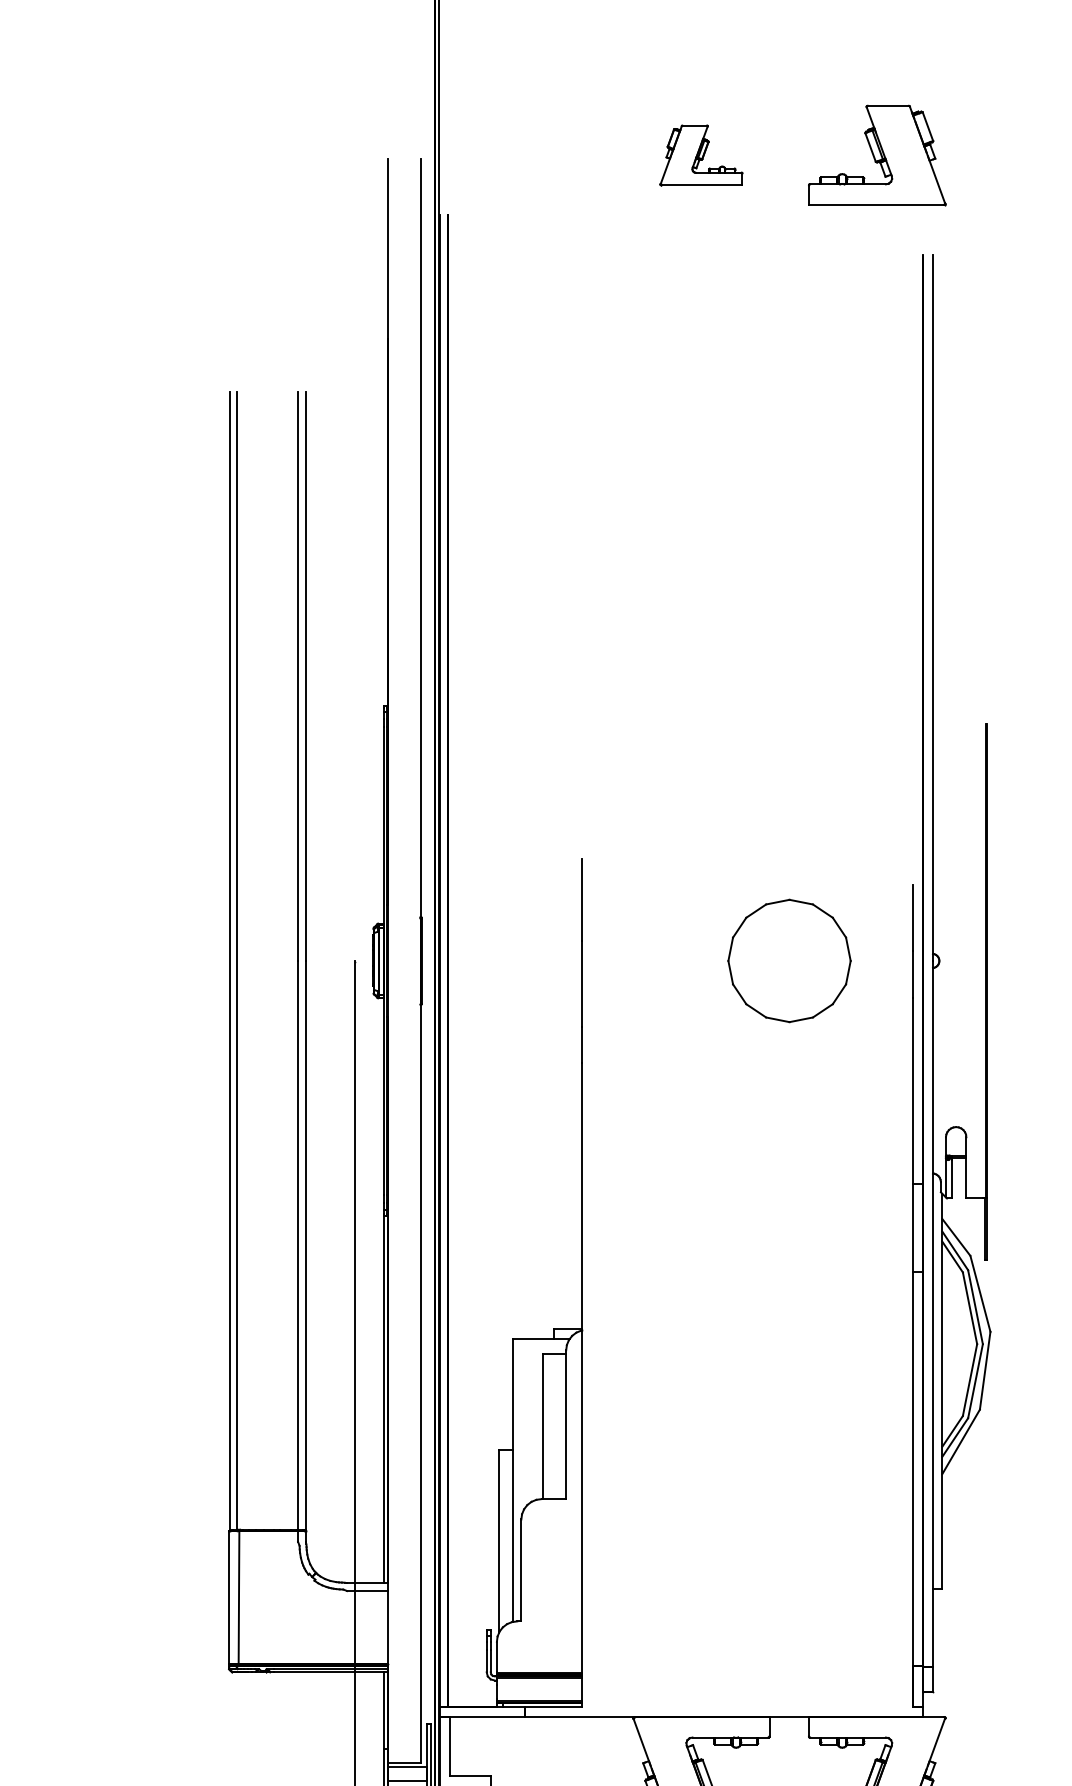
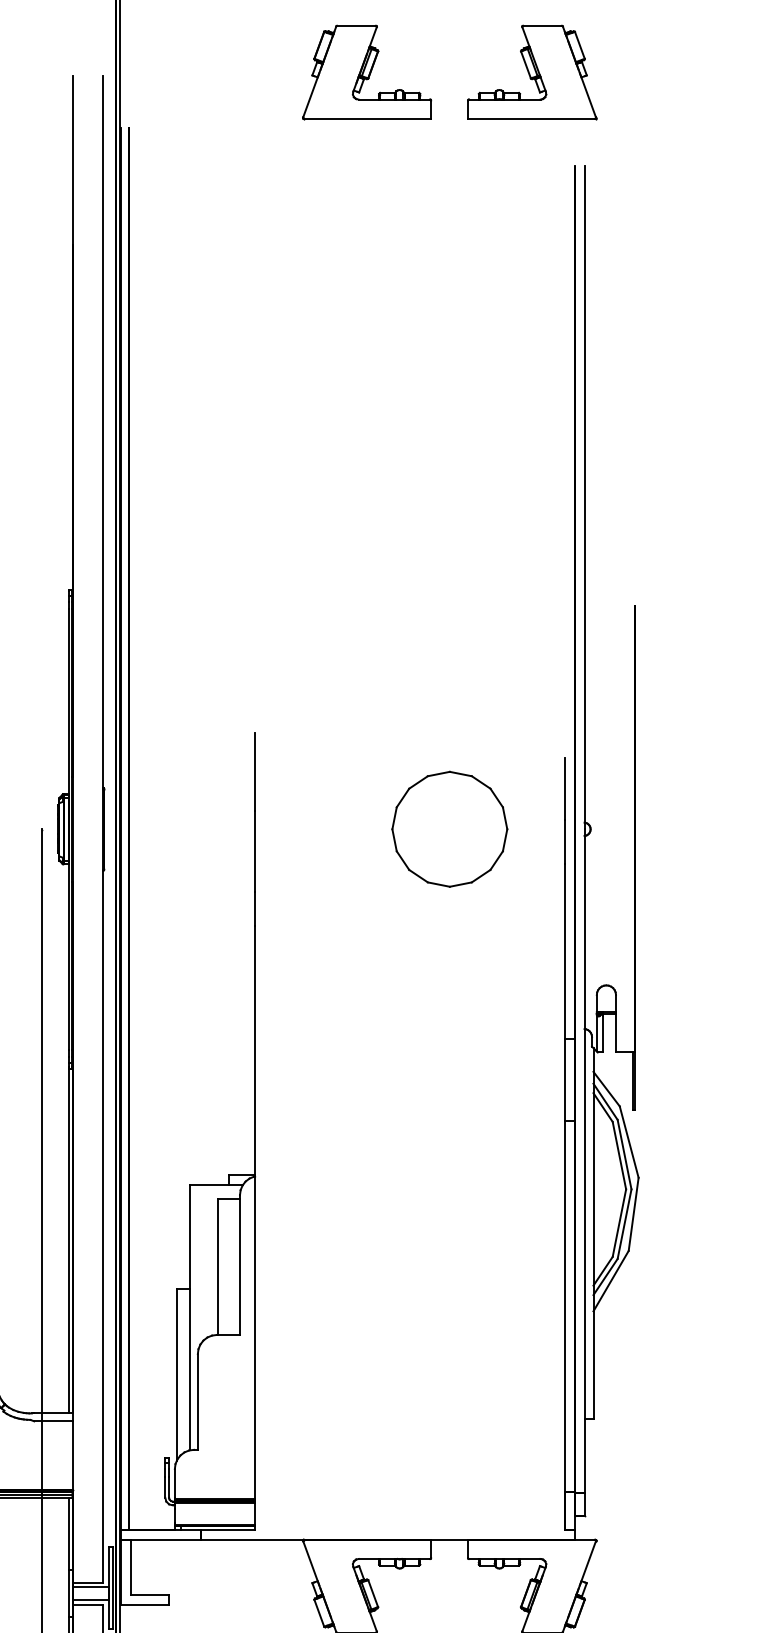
part: (701, 155) -> (367, 72), size x1.67

